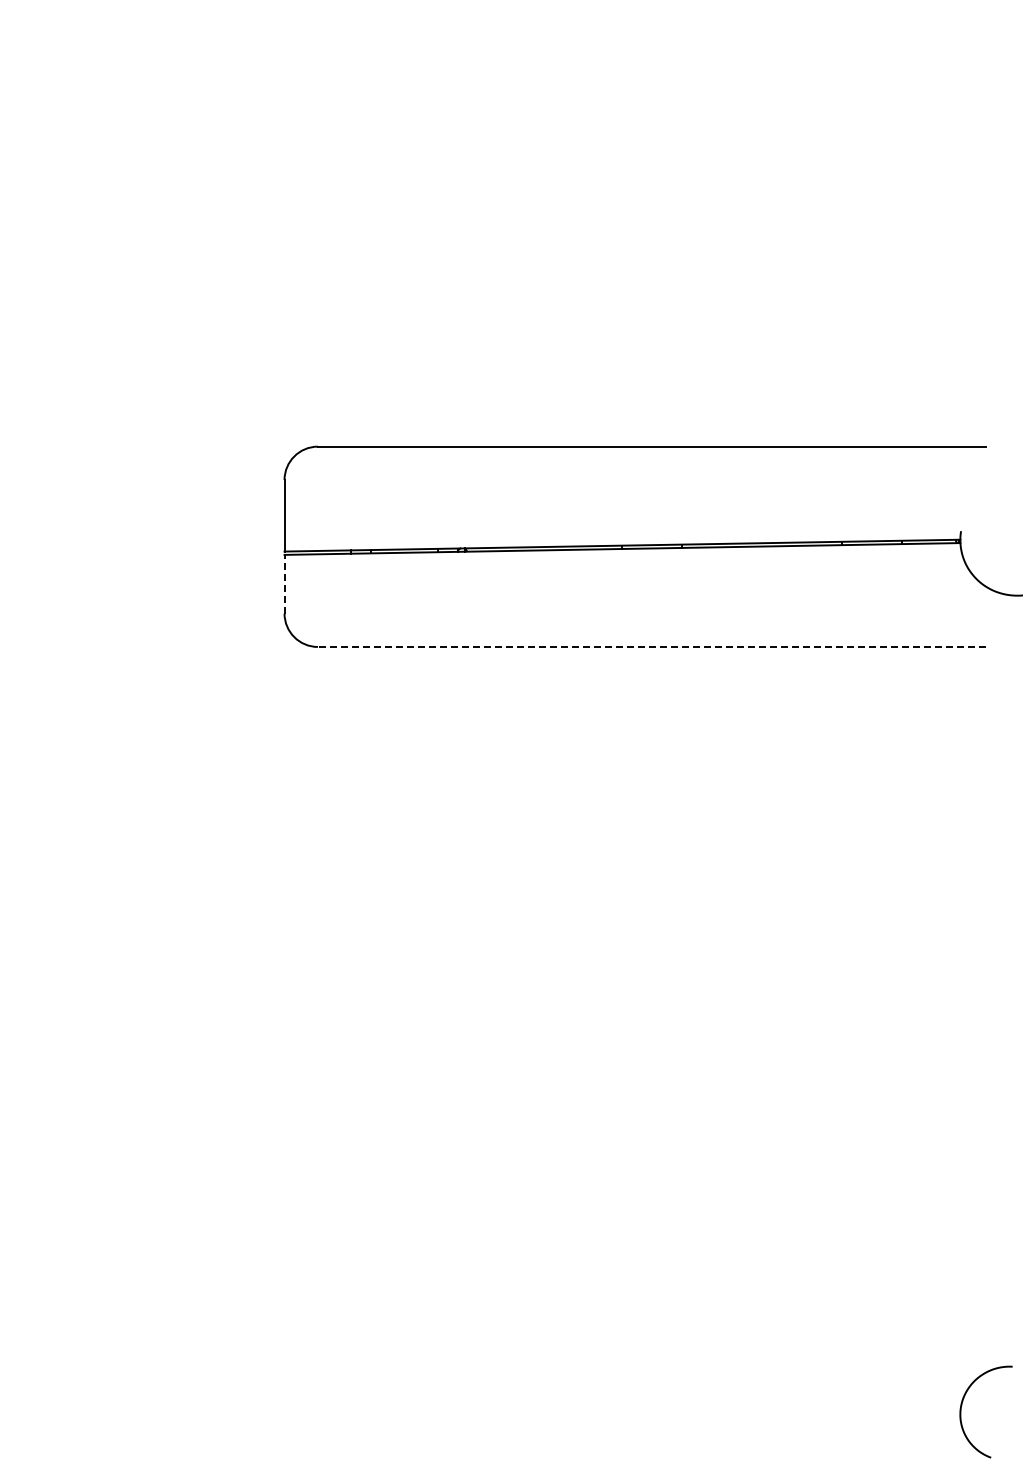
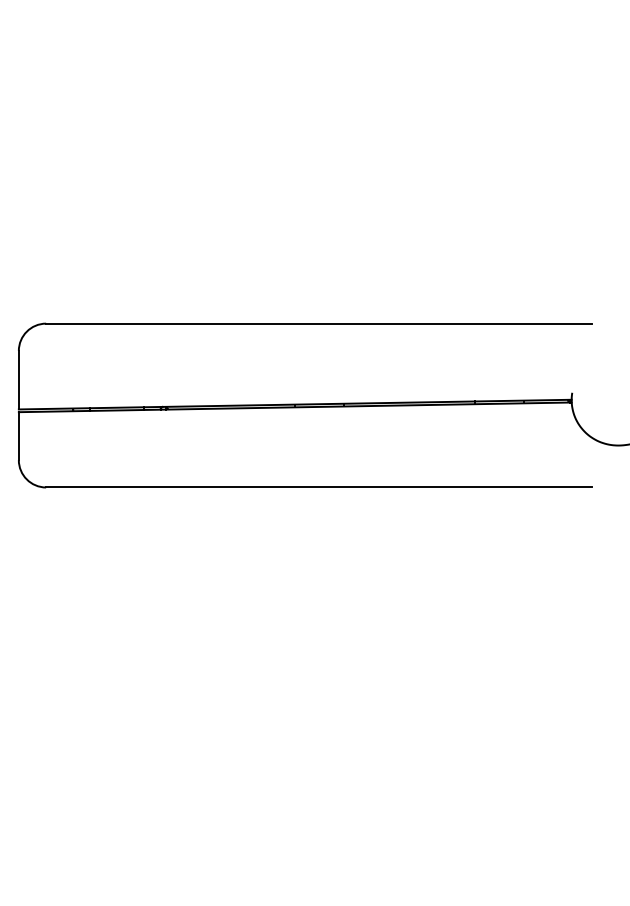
line: (284, 583) -> (18, 435), dashed -> solid
line: (651, 646) -> (319, 487), dashed -> solid

